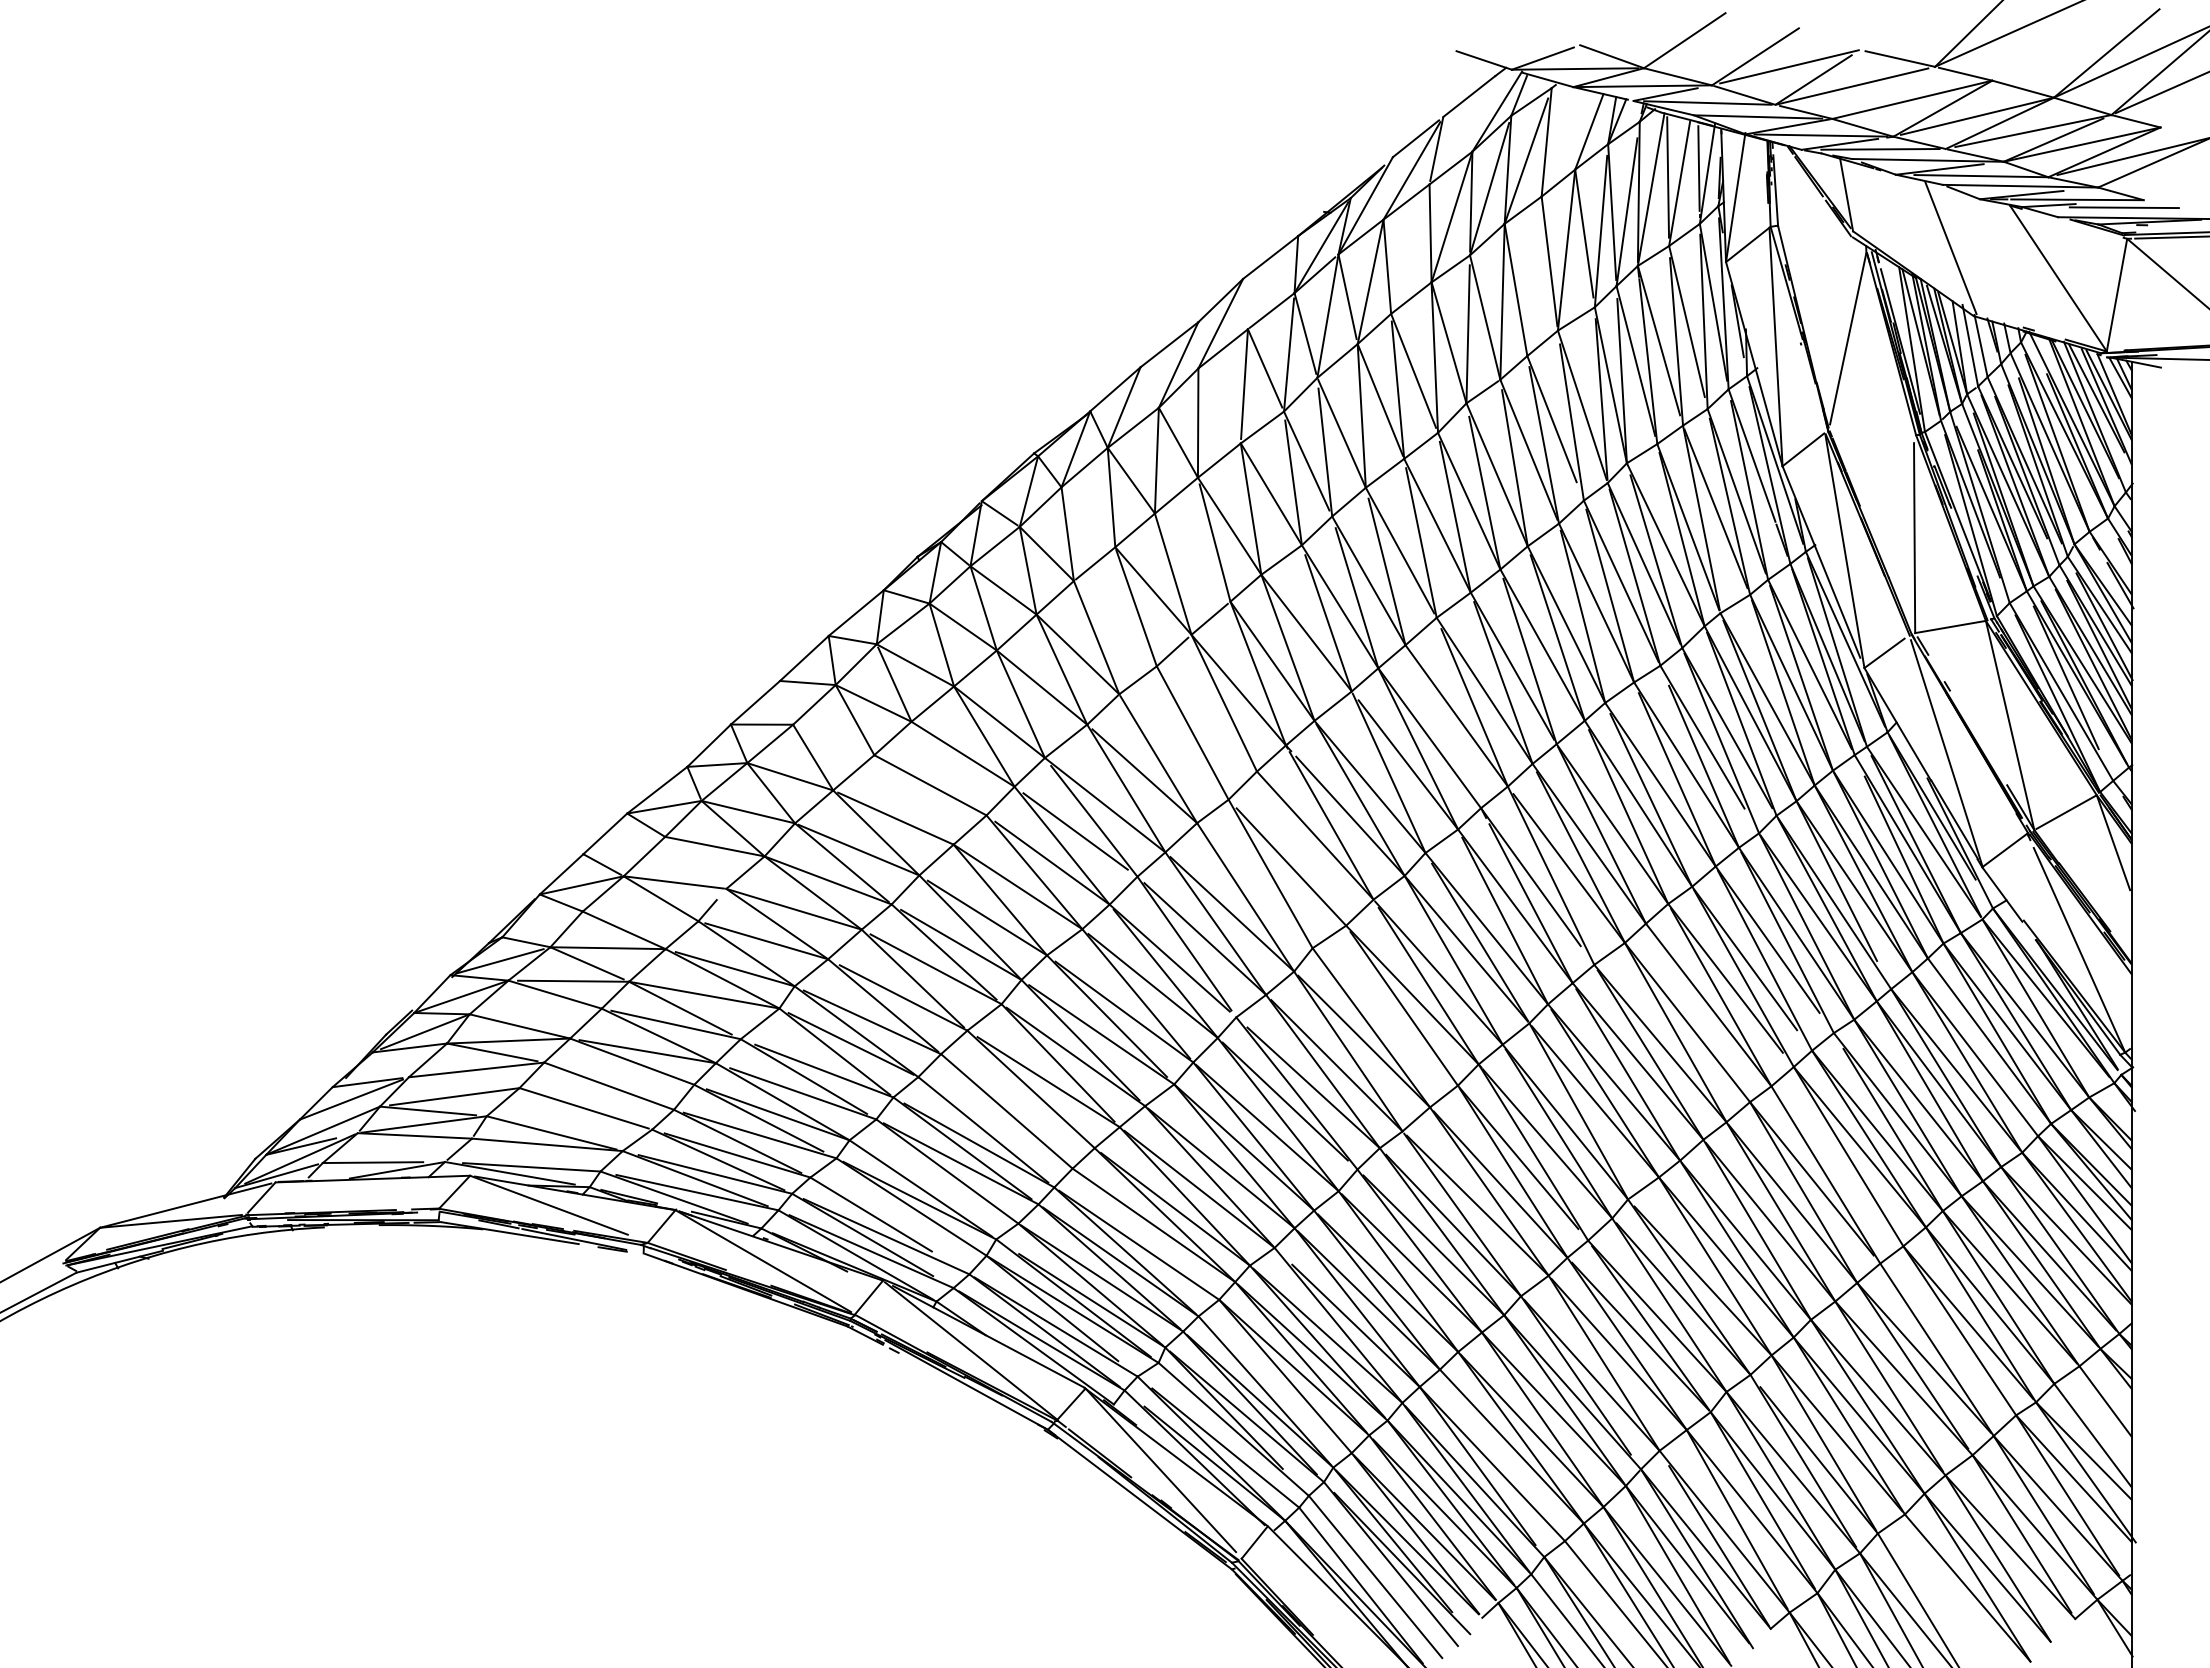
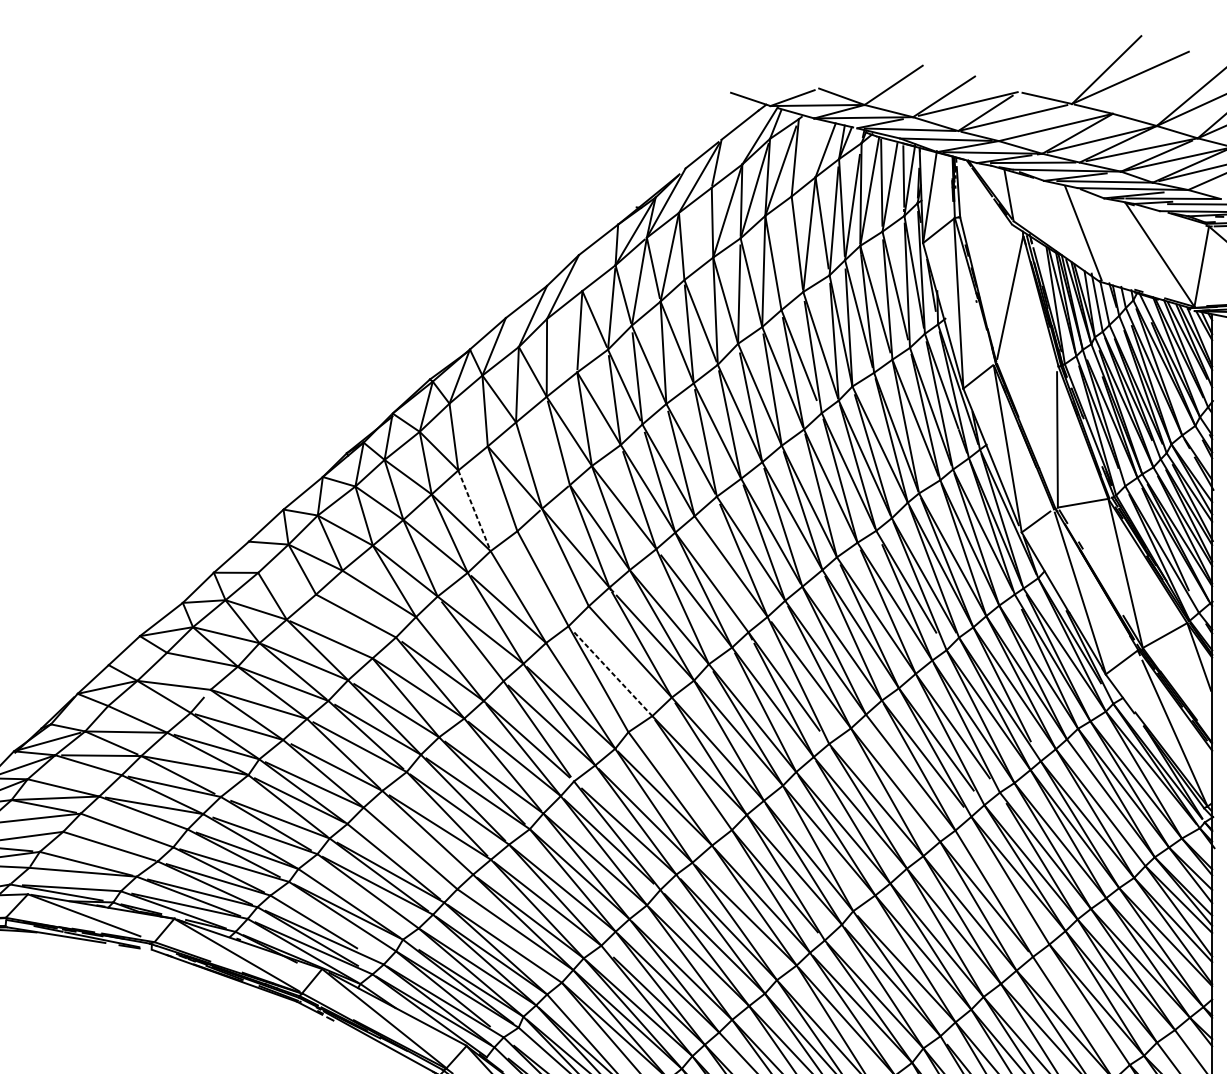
line: (1096, 637) -> (474, 510), solid -> dashed
line: (1075, 831) -> (459, 648), removed
line: (1291, 867) -> (613, 674), solid -> dashed

